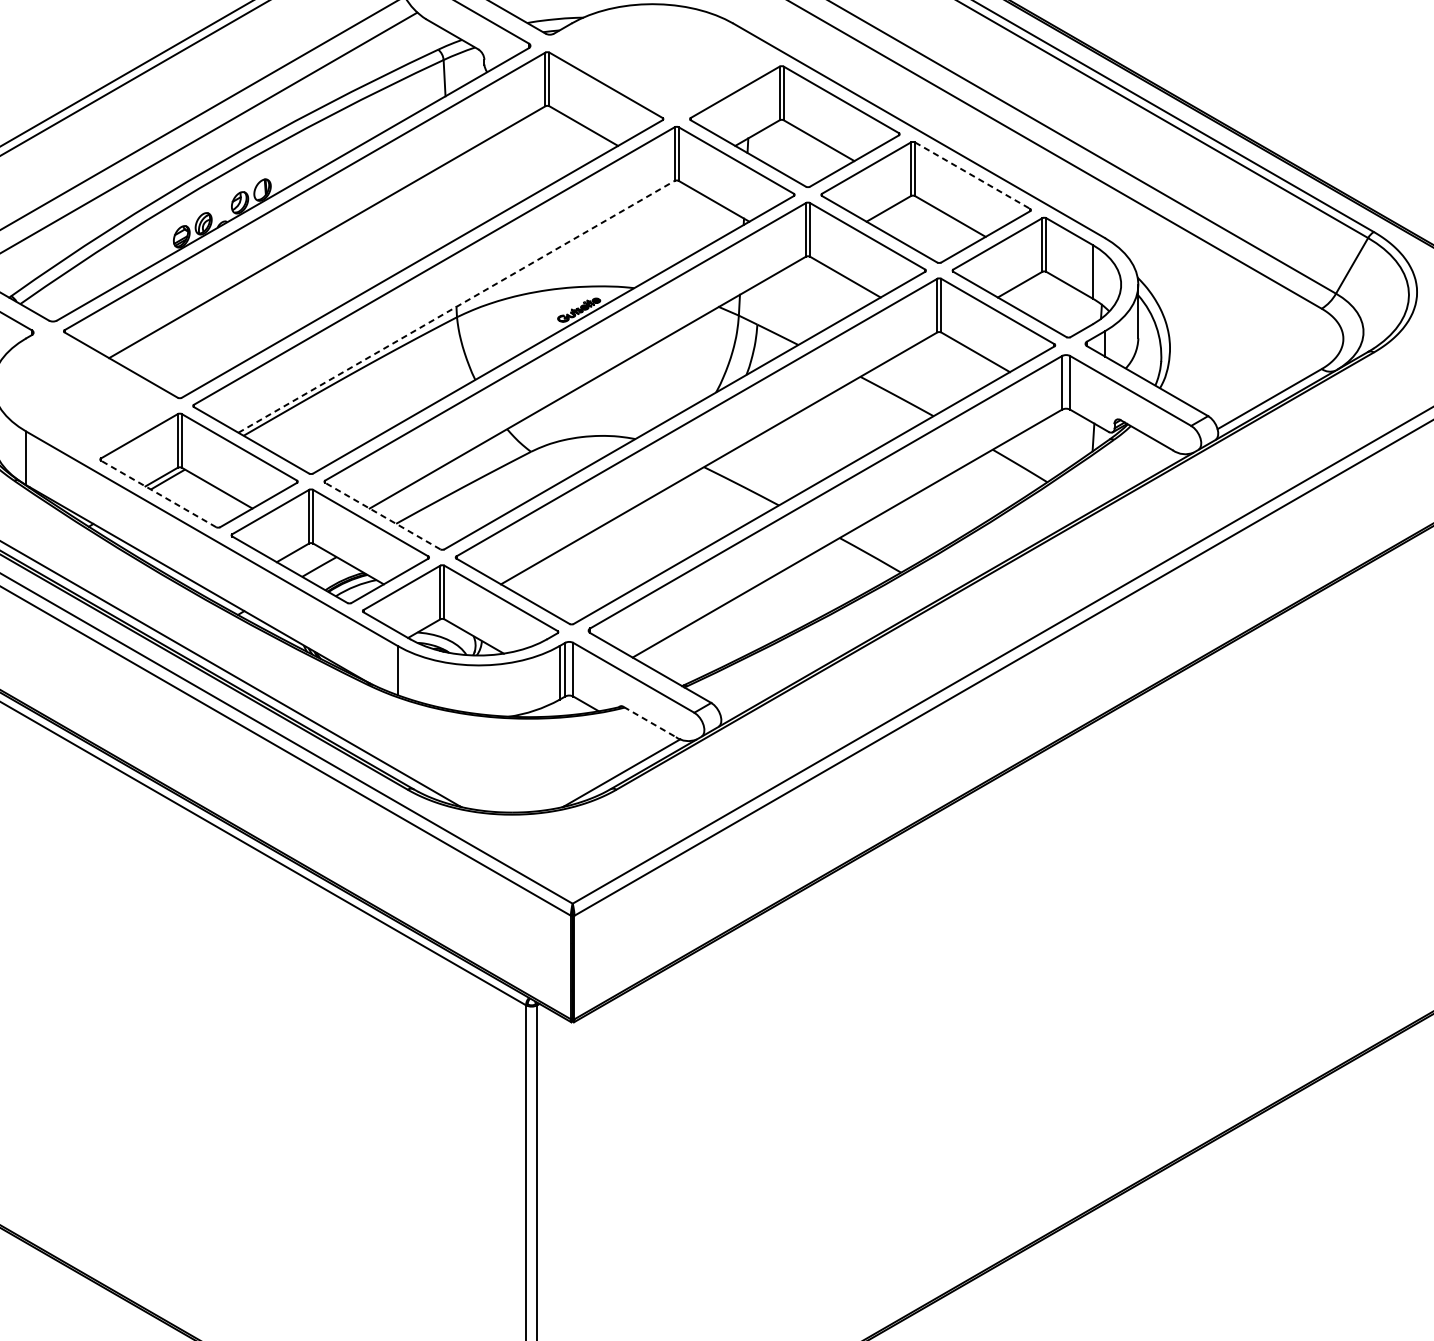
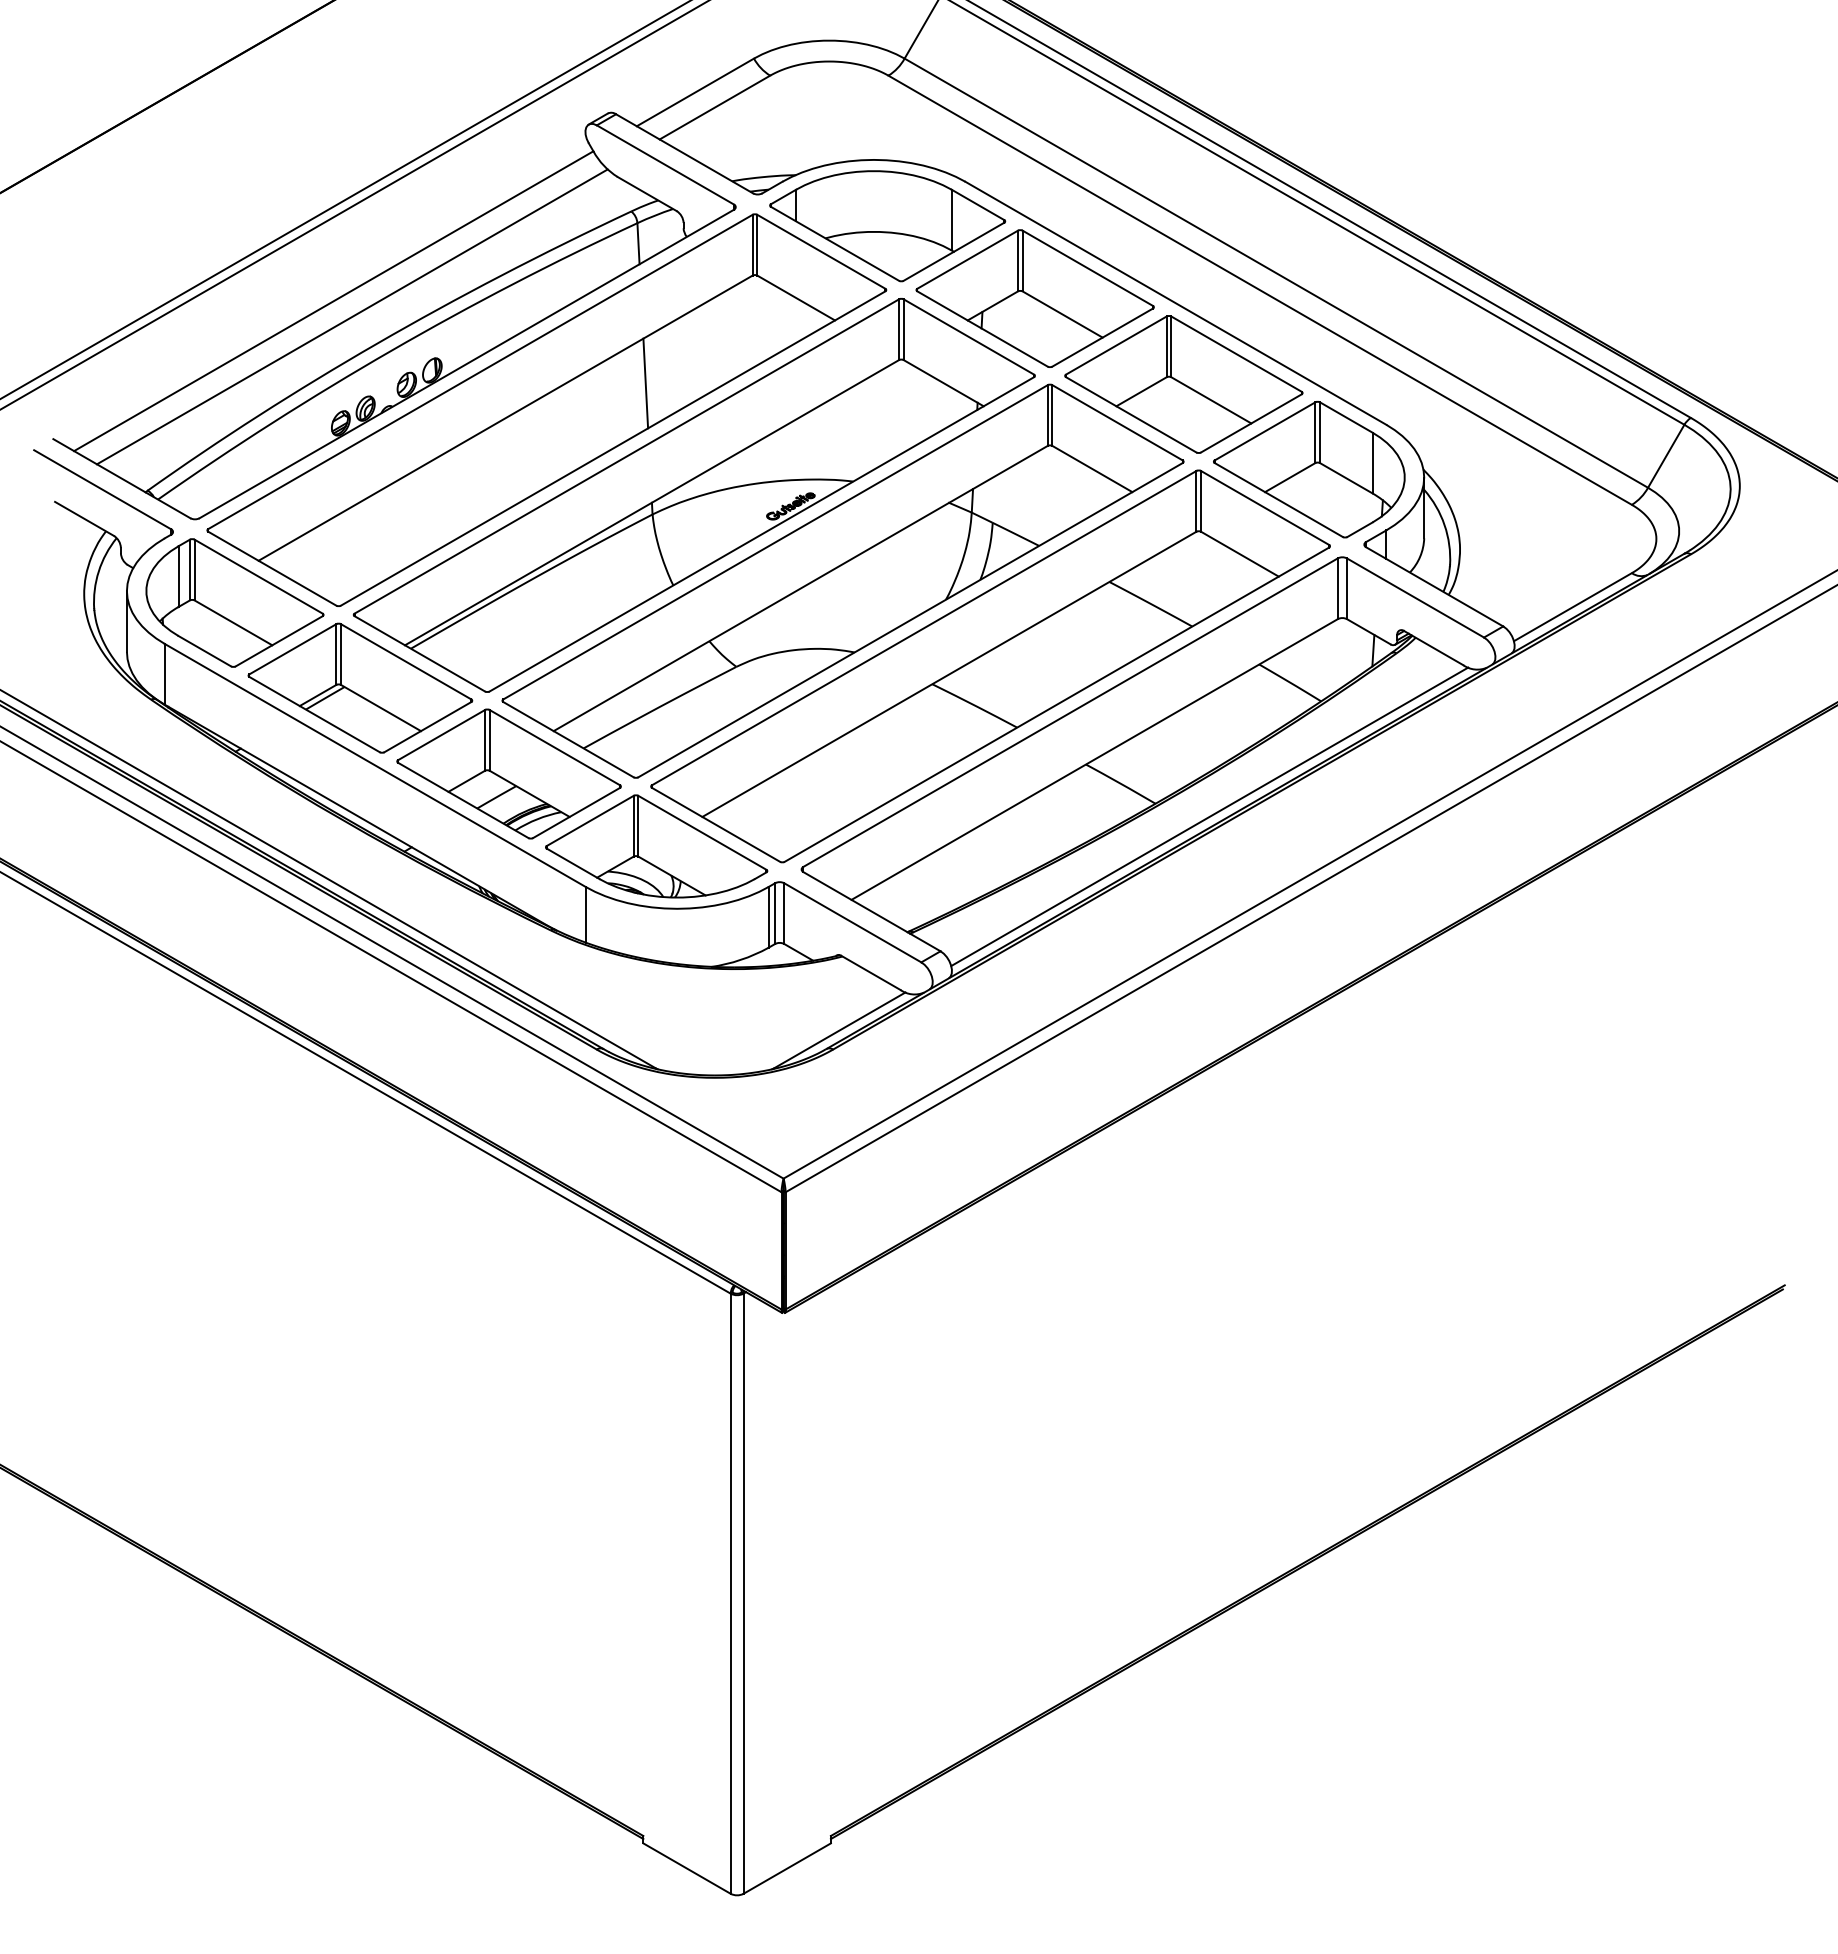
part: (664, 62) -> (887, 226), added
line: (972, 175) -> (1236, 354), dashed -> solid
line: (450, 201) -> (645, 383), added
line: (456, 306) -> (652, 502), dashed -> solid
part: (87, 394) -> (234, 602), added
line: (158, 493) -> (314, 714), dashed -> solid
line: (382, 515) -> (568, 739), dashed -> solid
line: (948, 583) -> (1209, 816), added
line: (650, 722) -> (871, 973), dashed -> solid

